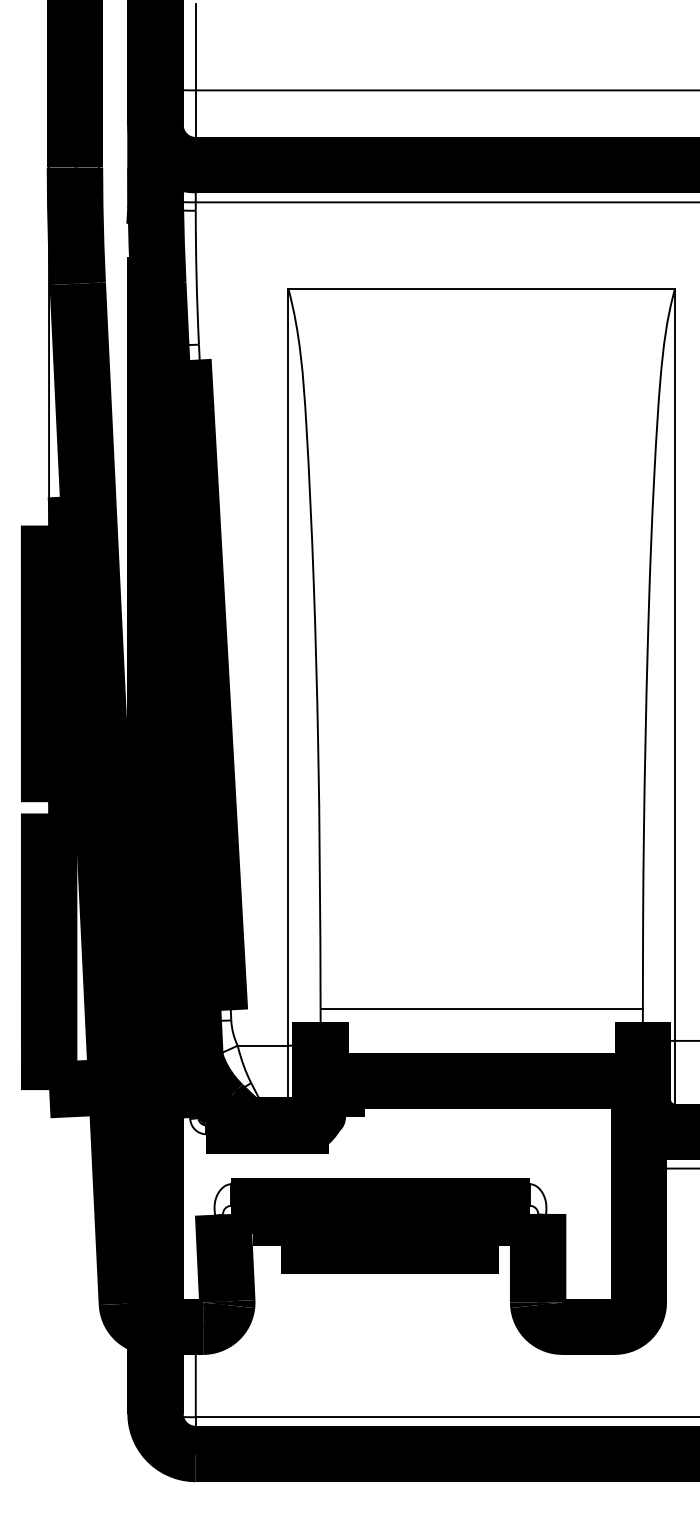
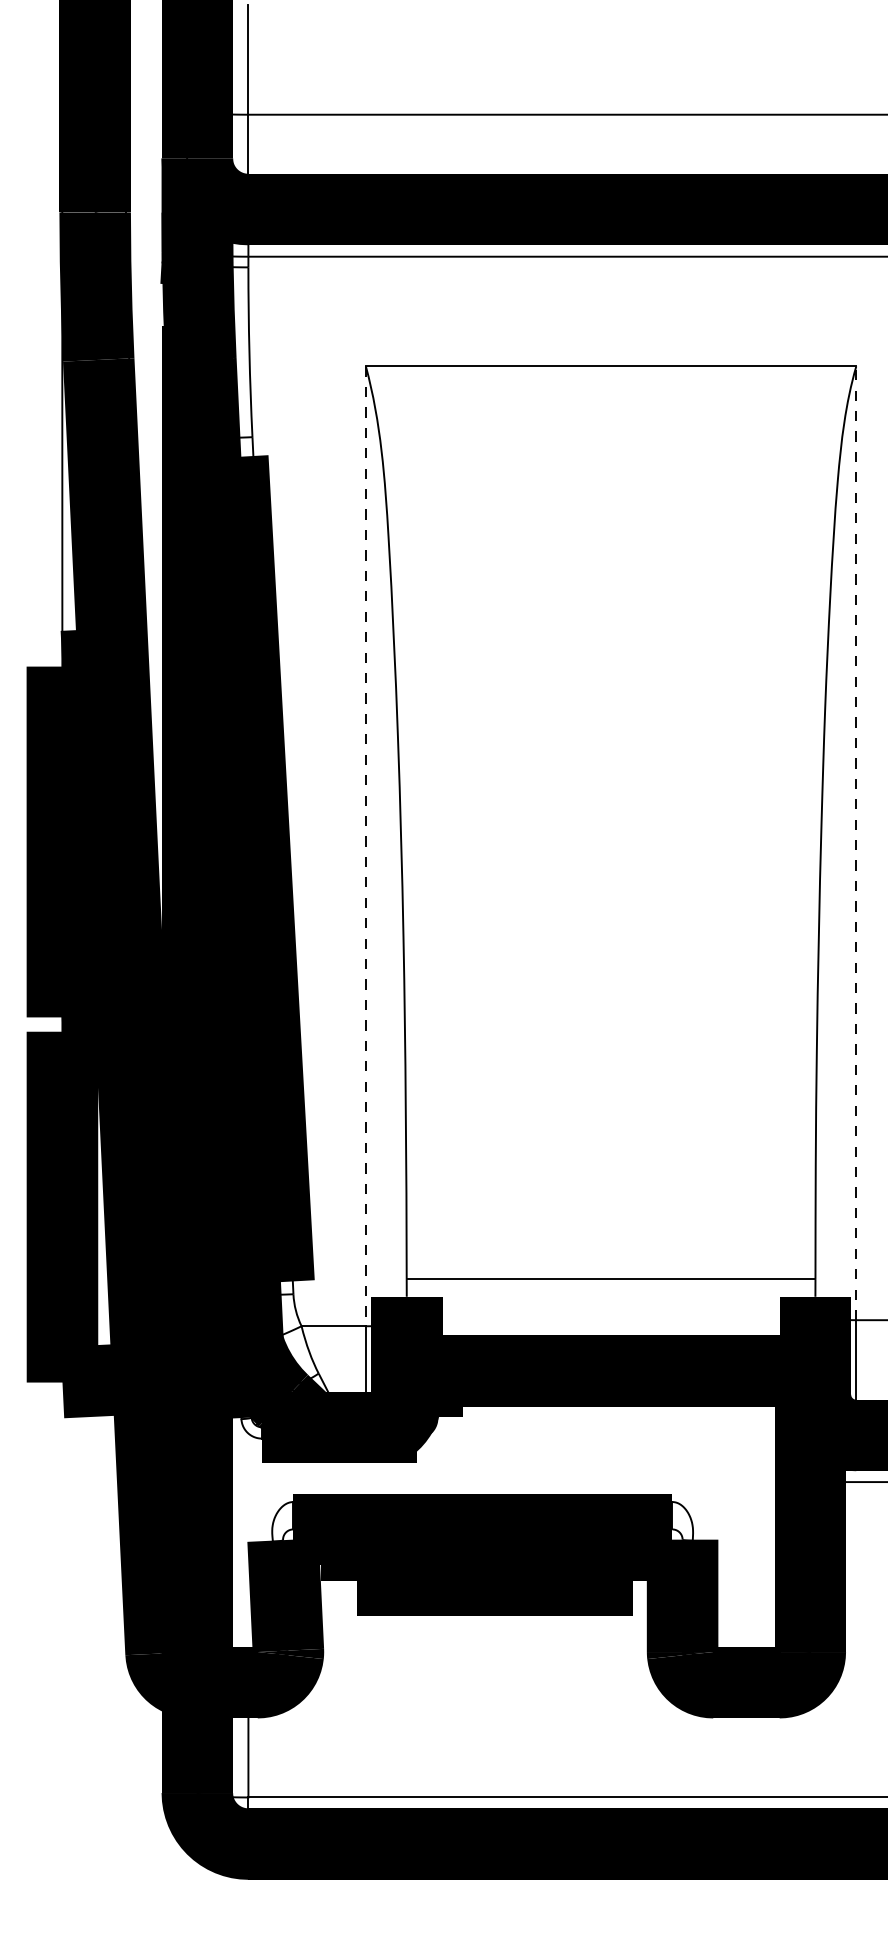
line: (675, 665) -> (856, 843), solid -> dashed
line: (288, 667) -> (365, 846), solid -> dashed

